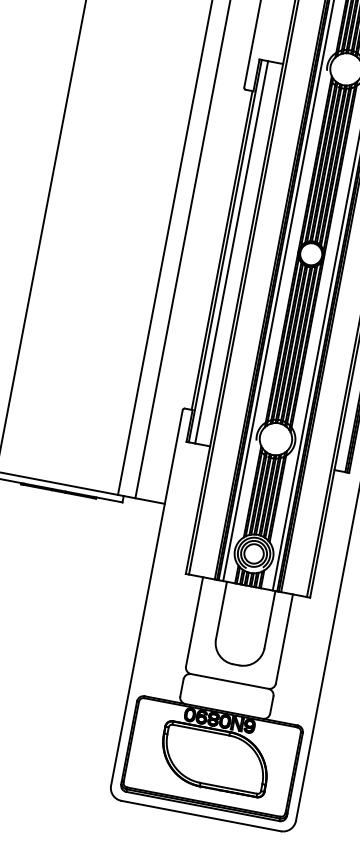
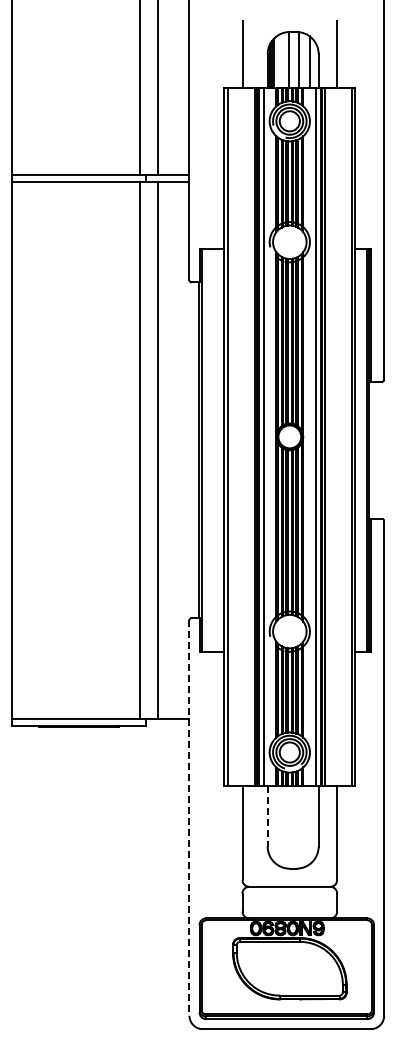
line: (231, 252) -> (208, 450), removed
line: (147, 597) -> (189, 817), solid -> dashed
line: (221, 610) -> (267, 816), solid -> dashed

